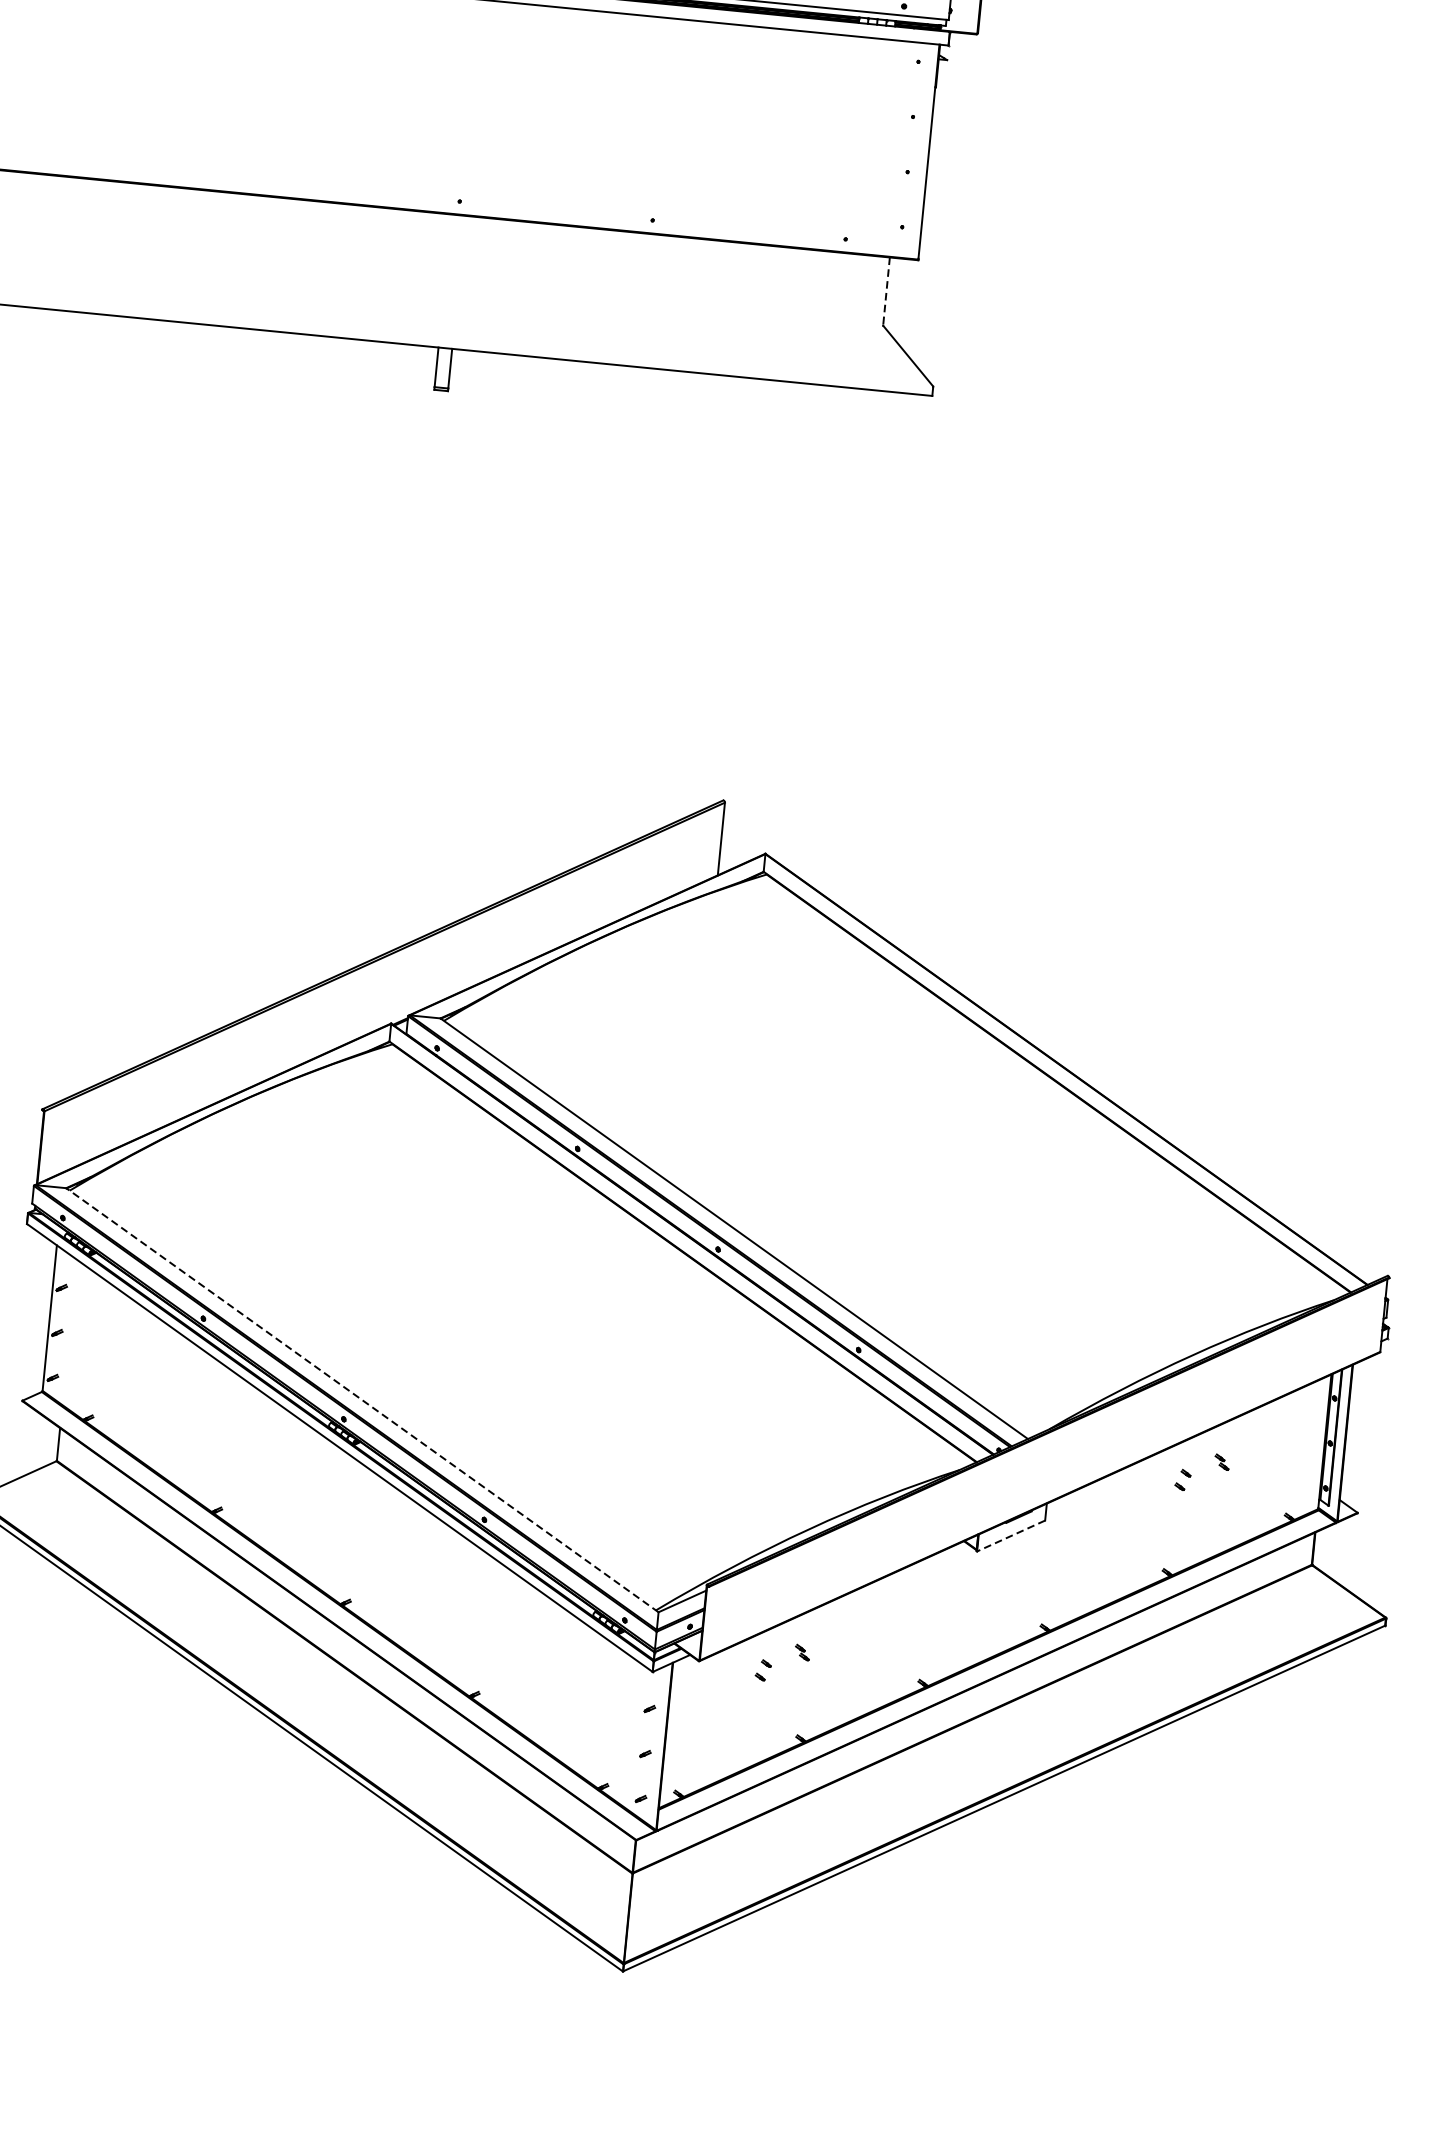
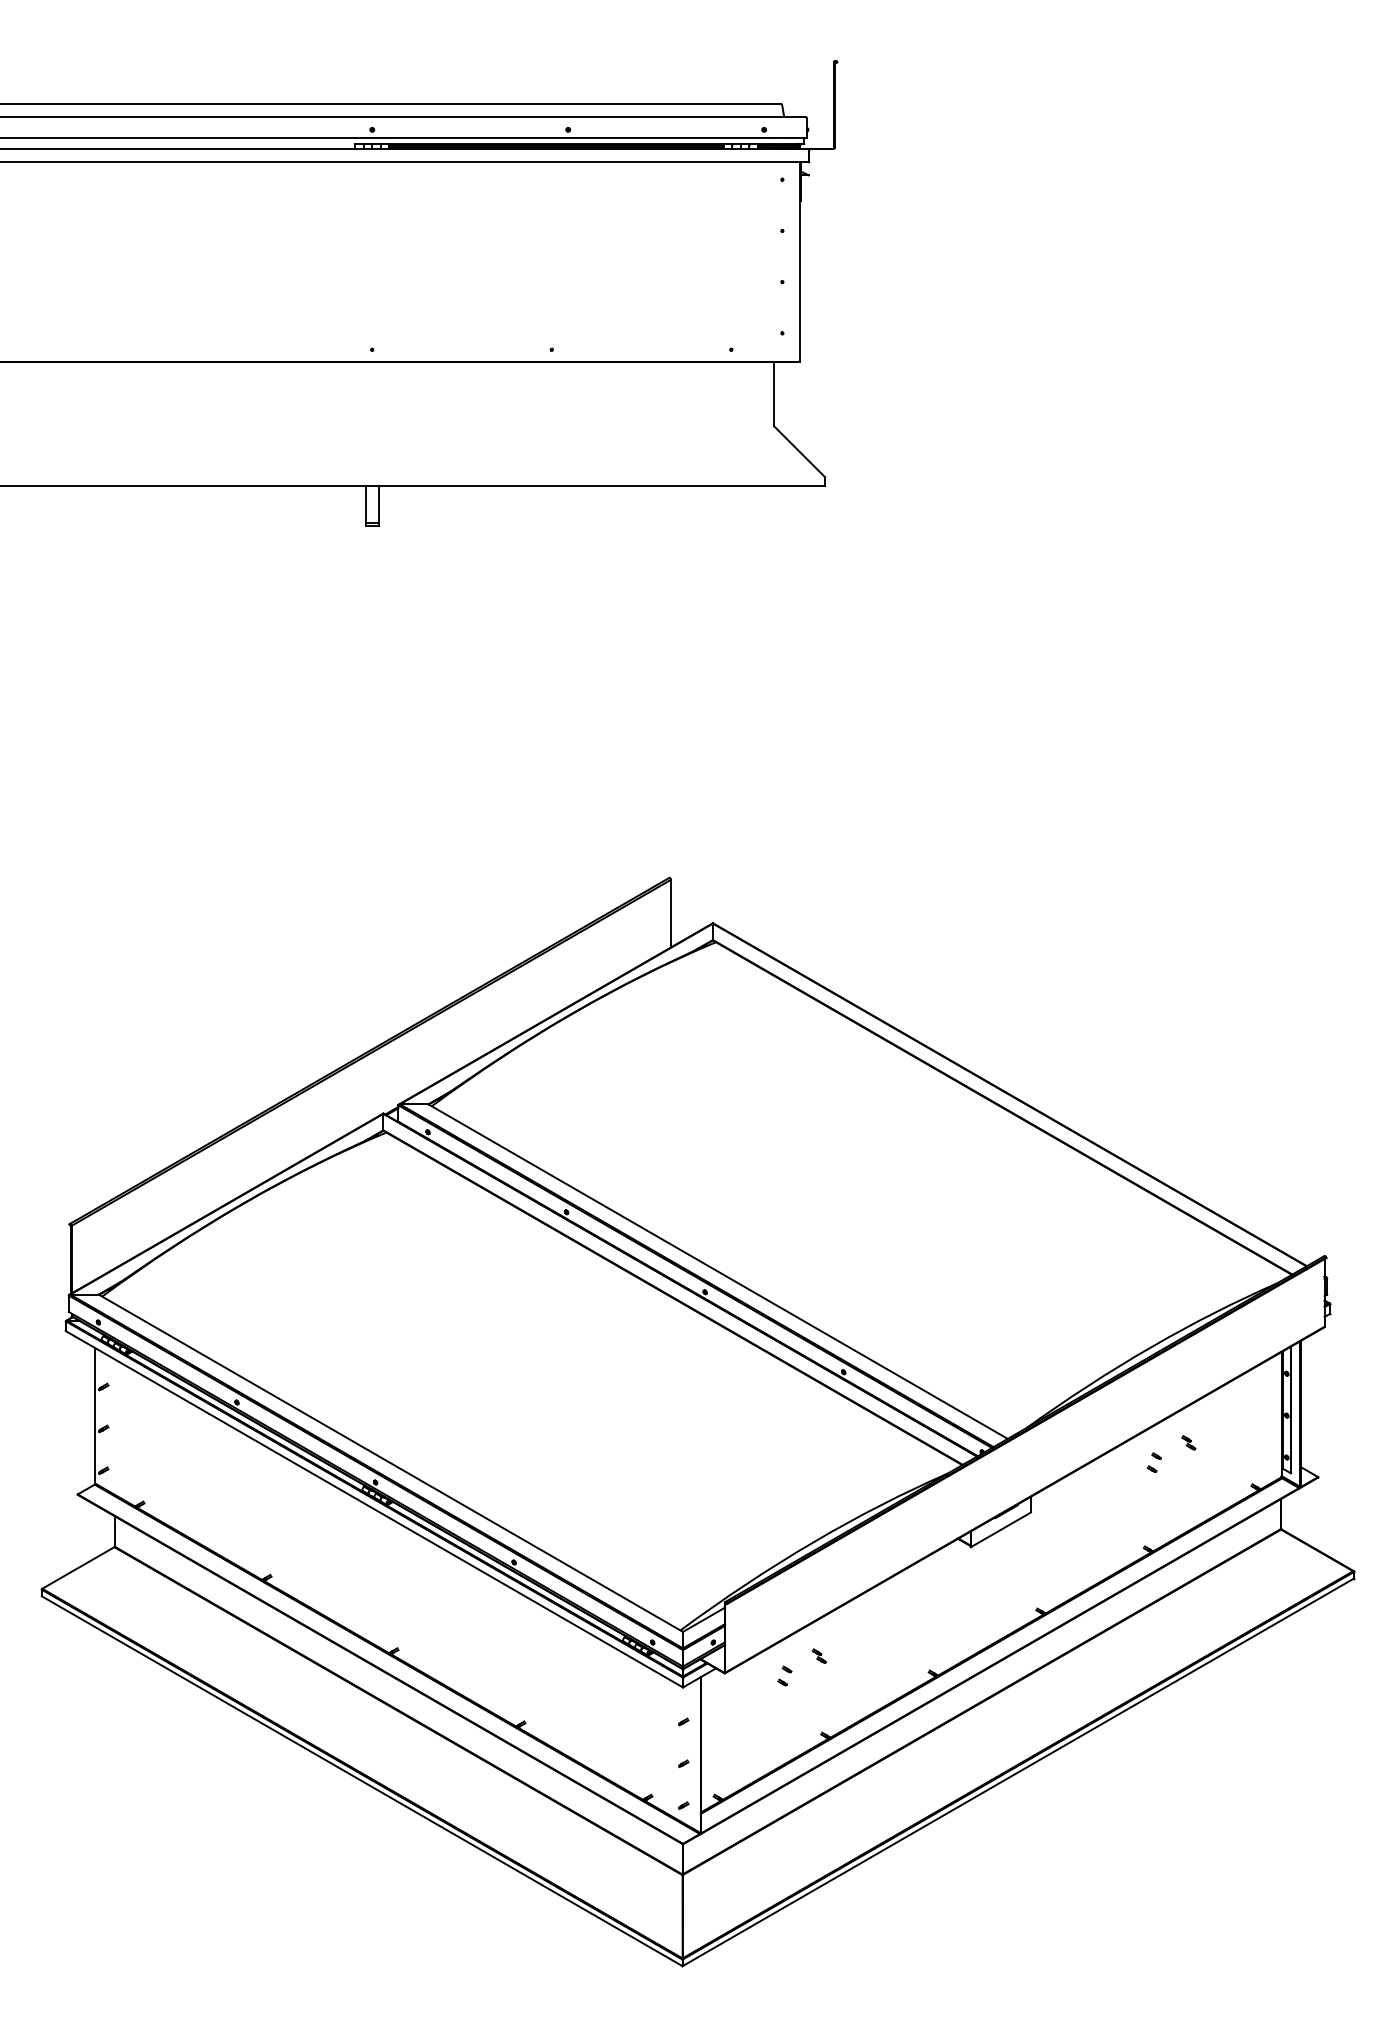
line: (886, 291) -> (773, 394), dashed -> solid
line: (361, 1400) -> (390, 1463), dashed -> solid
line: (1011, 1535) -> (1001, 1529), dashed -> solid

